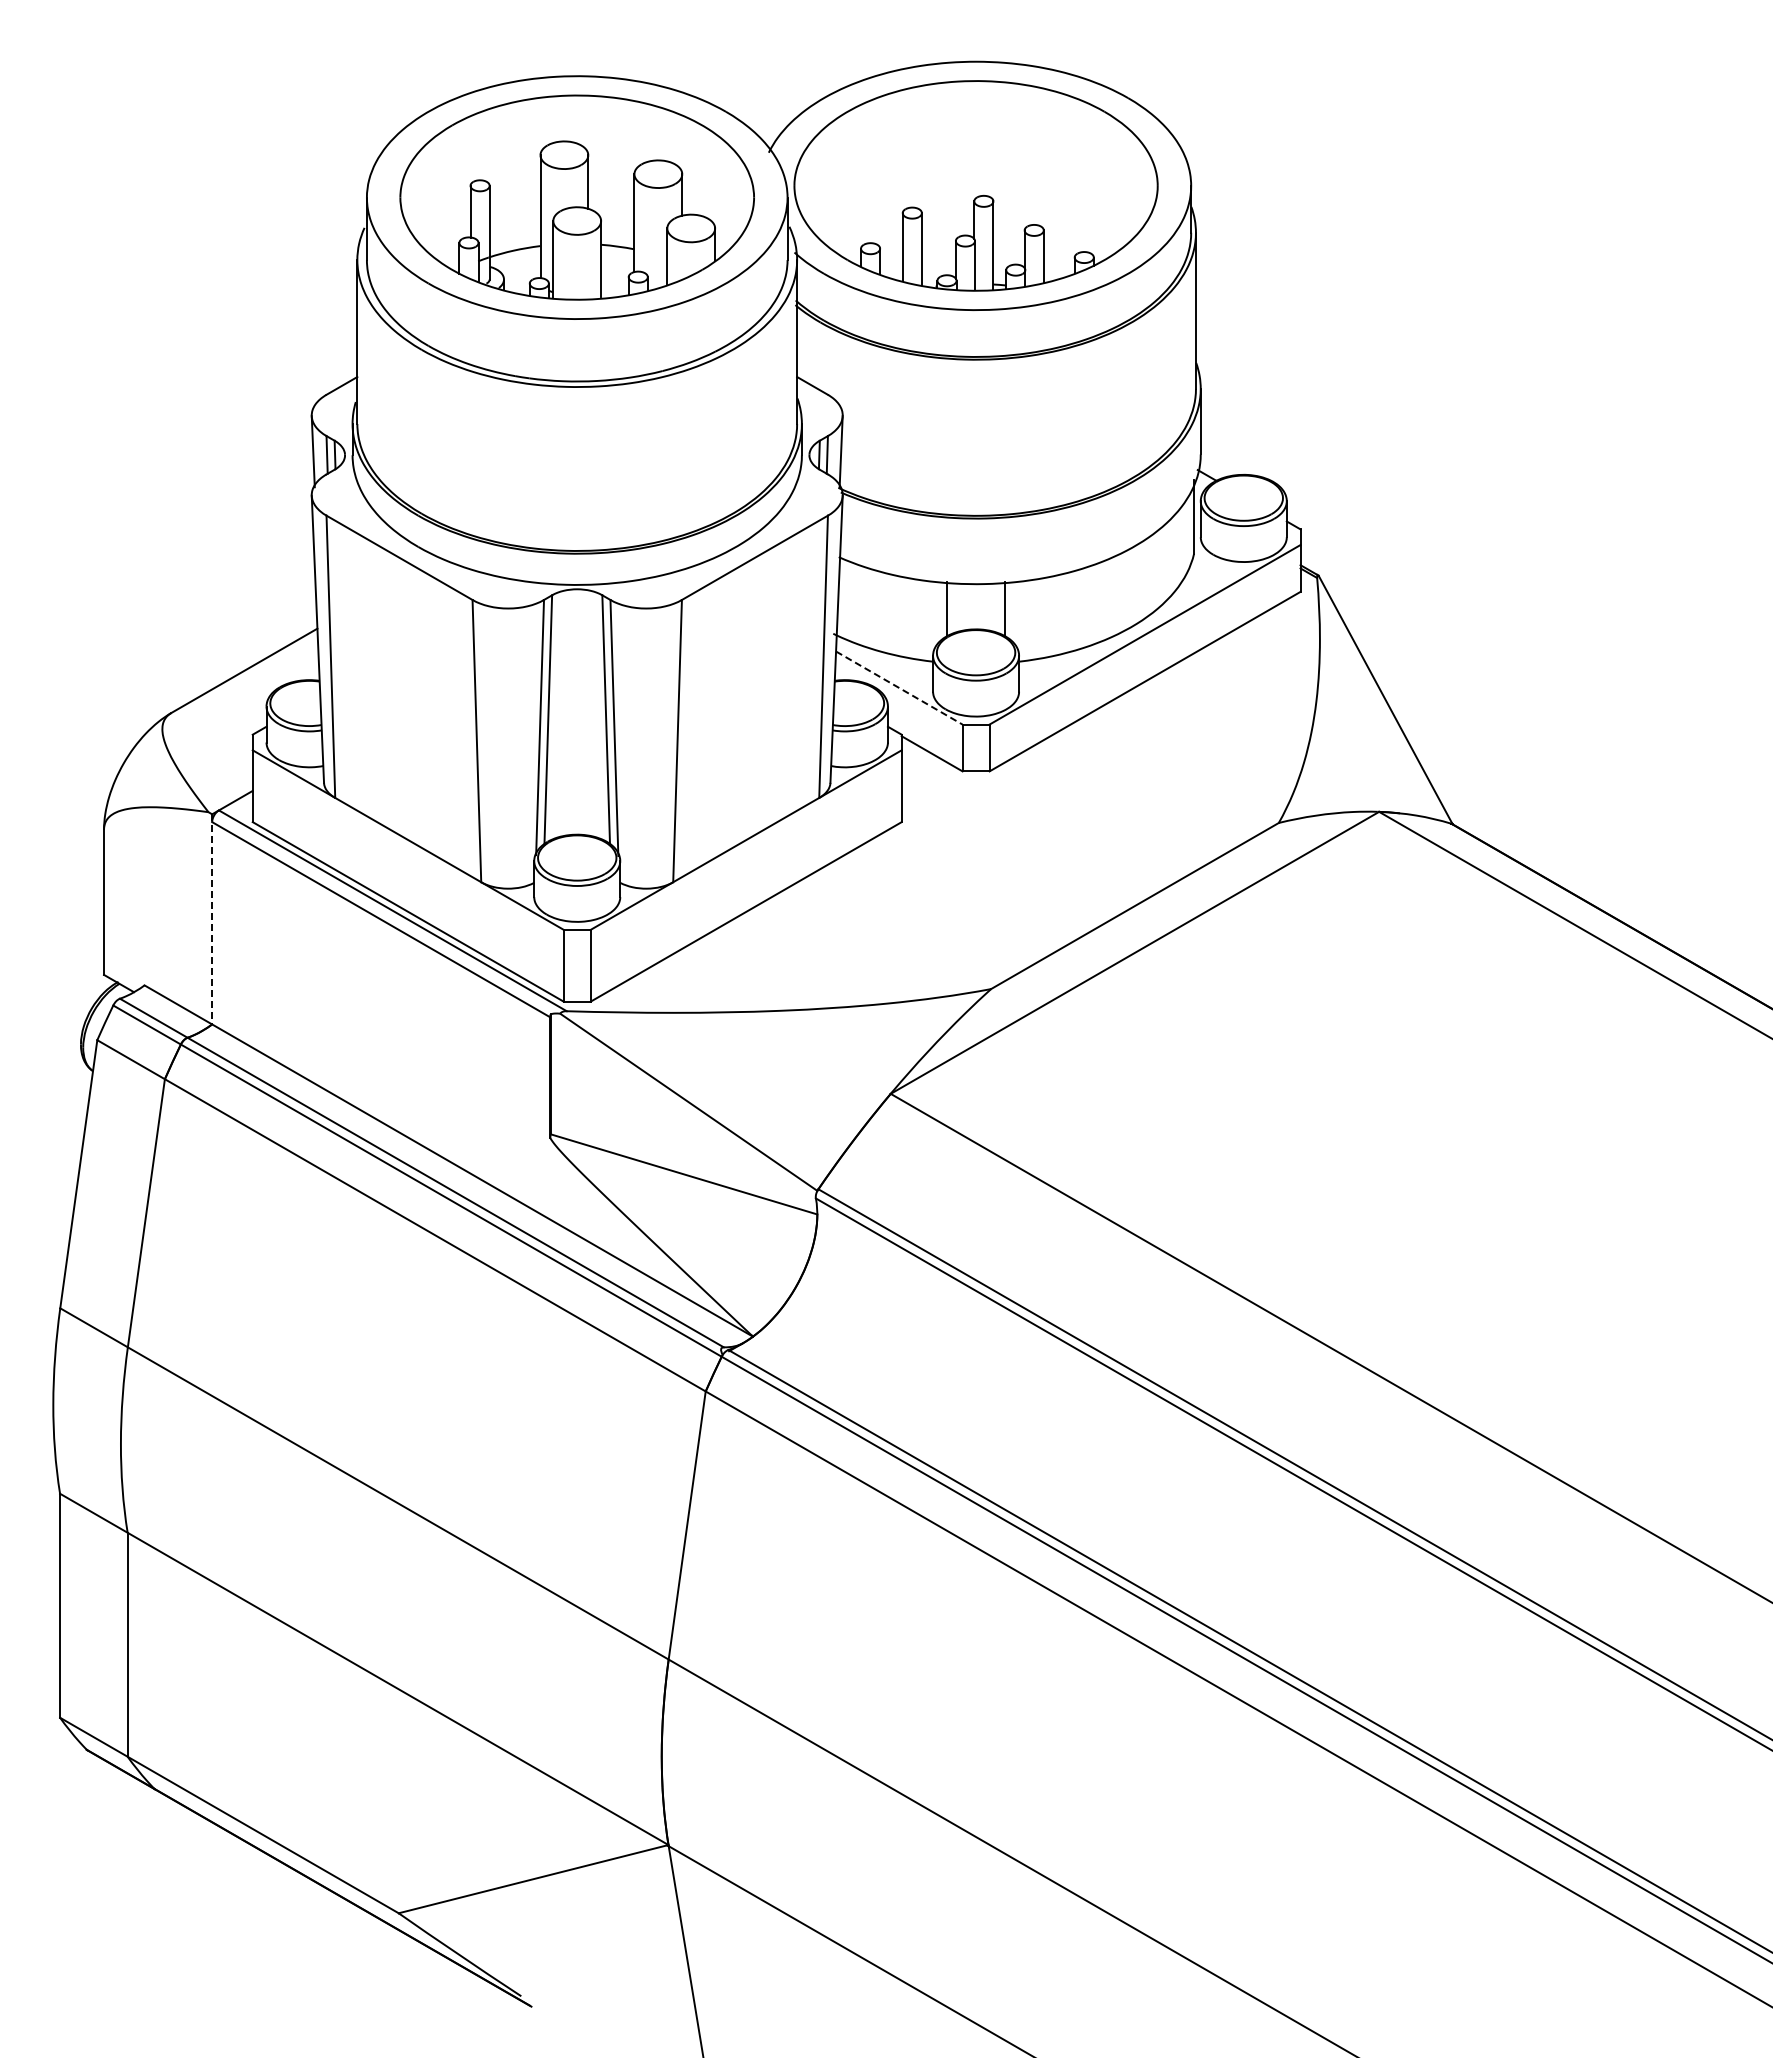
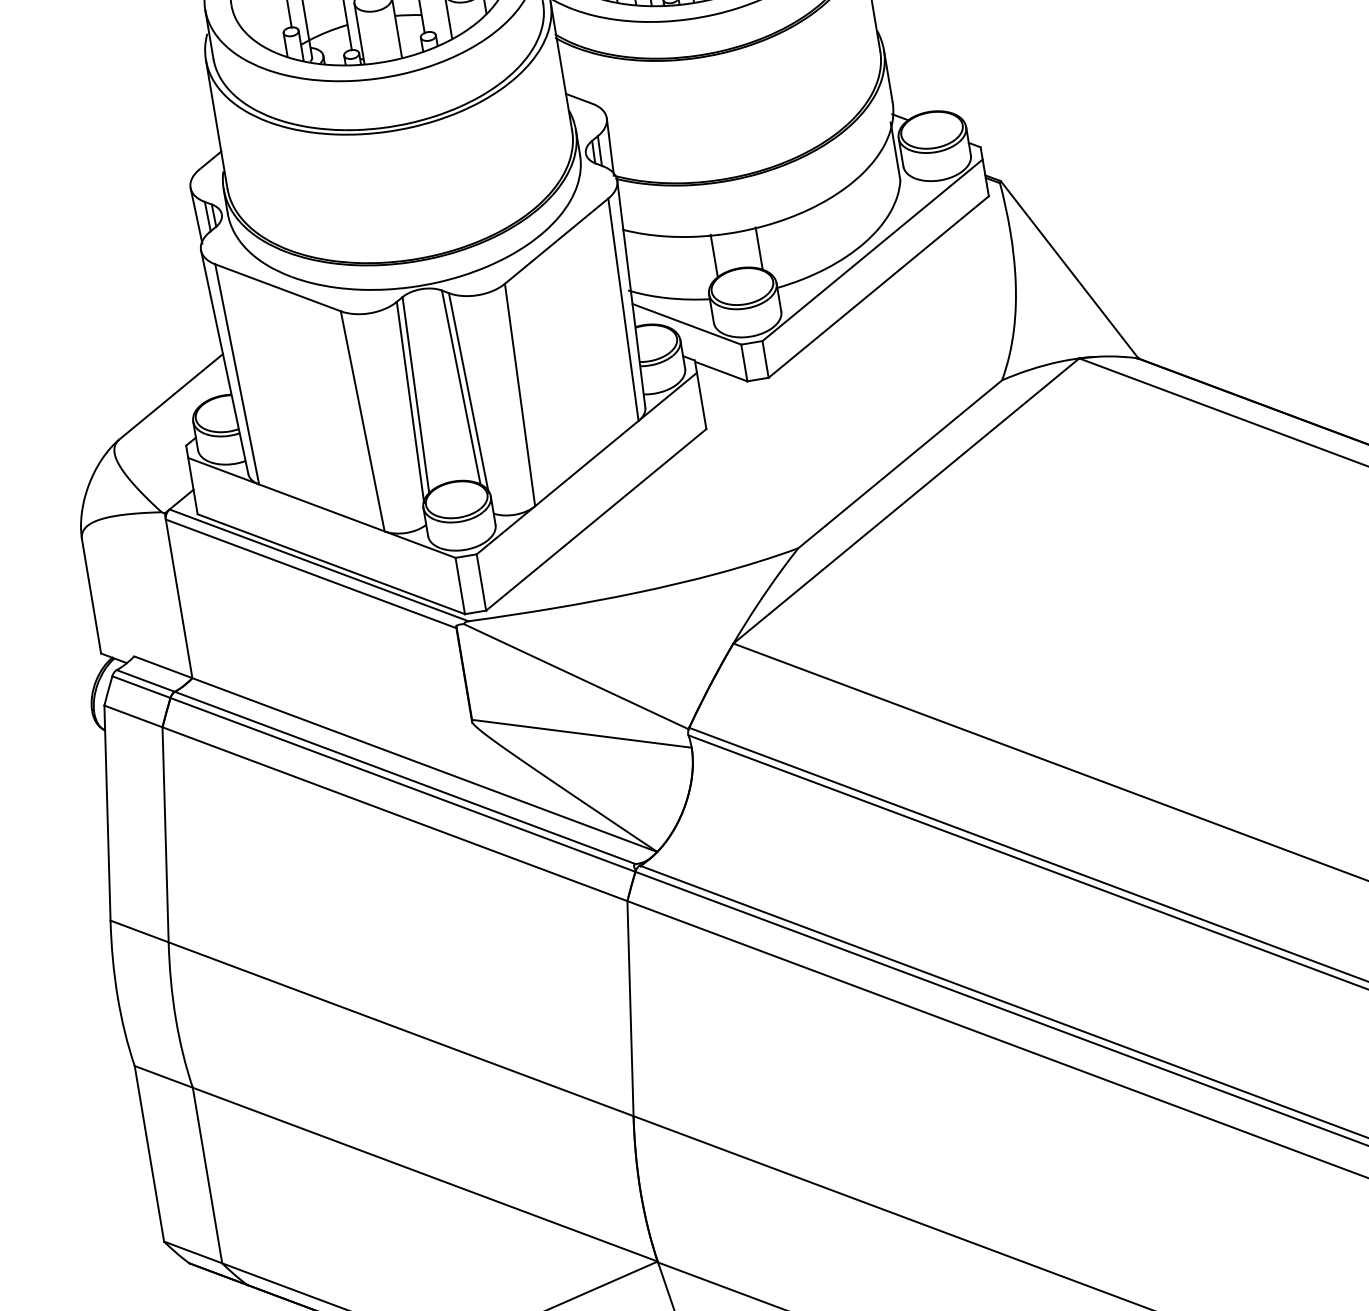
line: (899, 688) -> (687, 324), dashed -> solid
line: (212, 919) -> (178, 595), dashed -> solid

